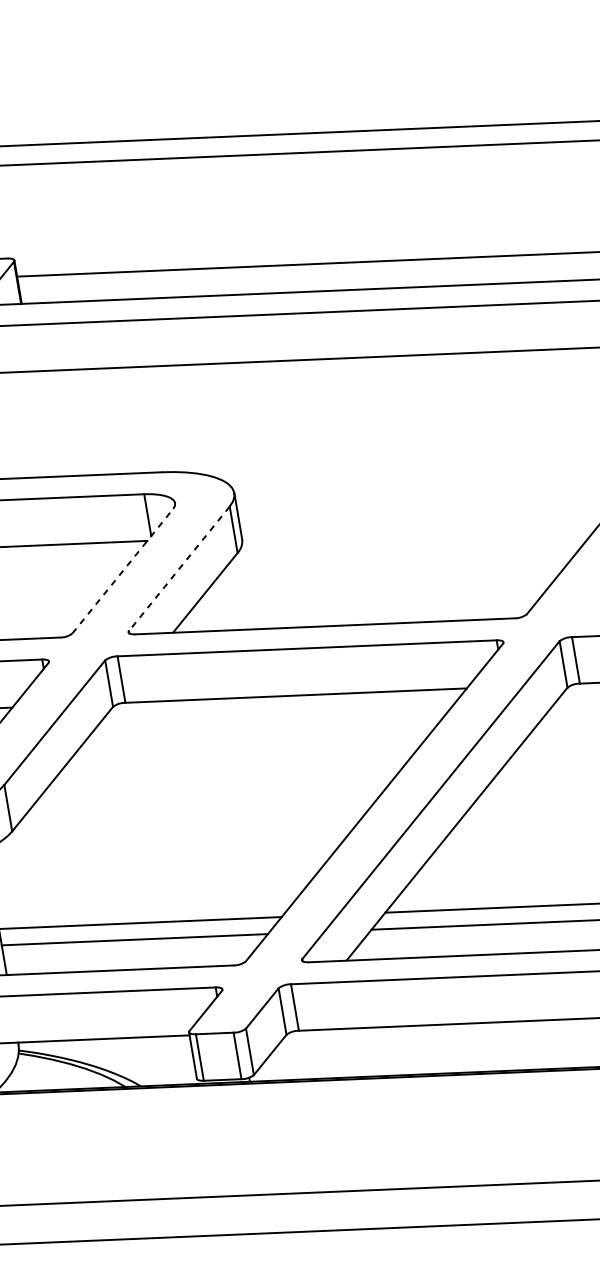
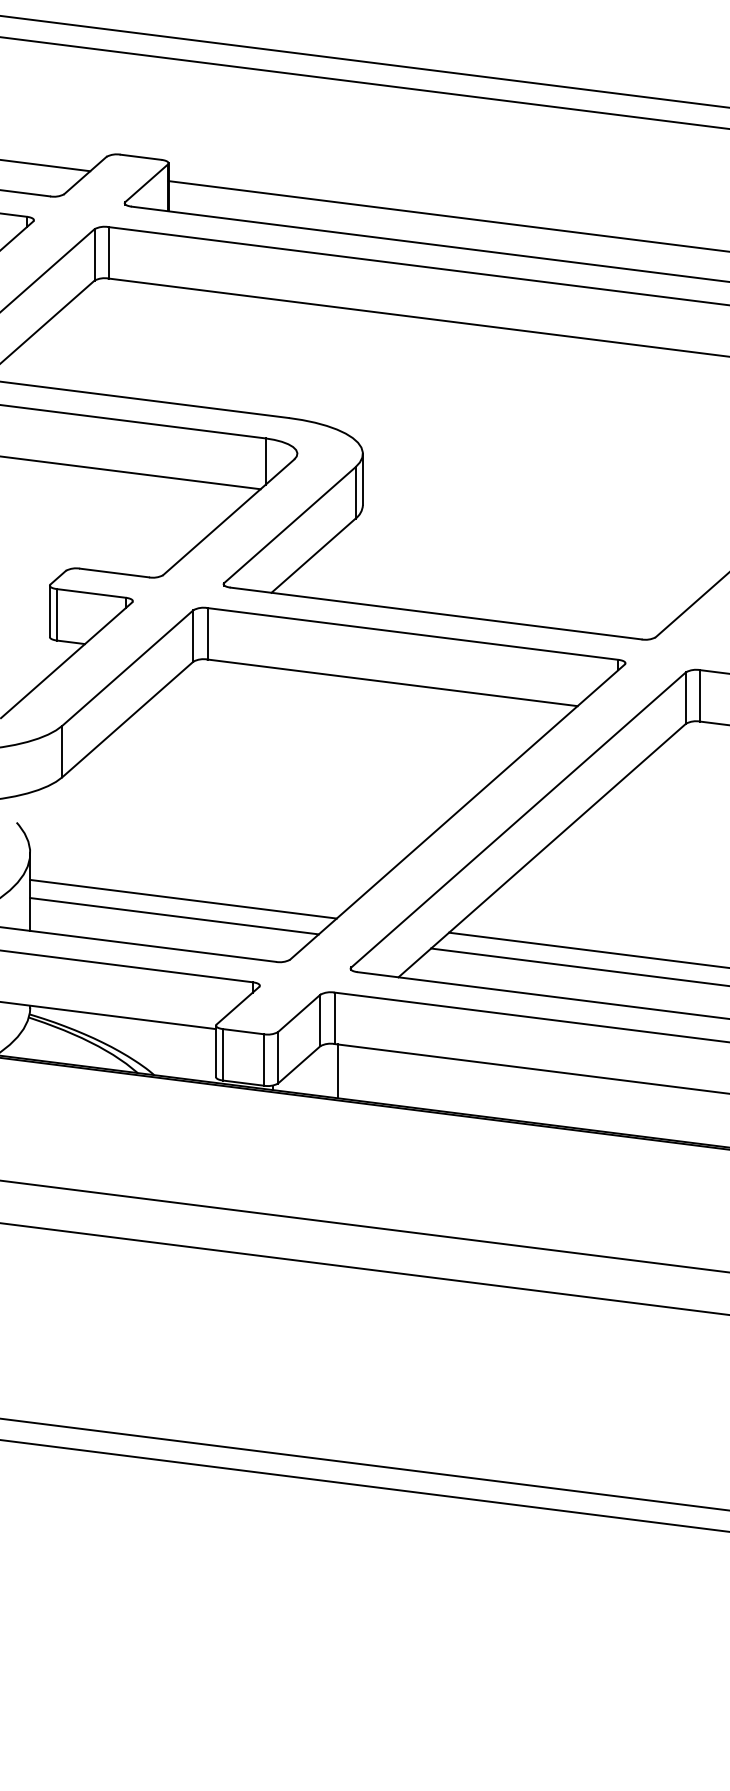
line: (179, 569) -> (289, 525), dashed -> solid
line: (123, 571) -> (229, 517), dashed -> solid
line: (306, 1054) -> (338, 1071), added

